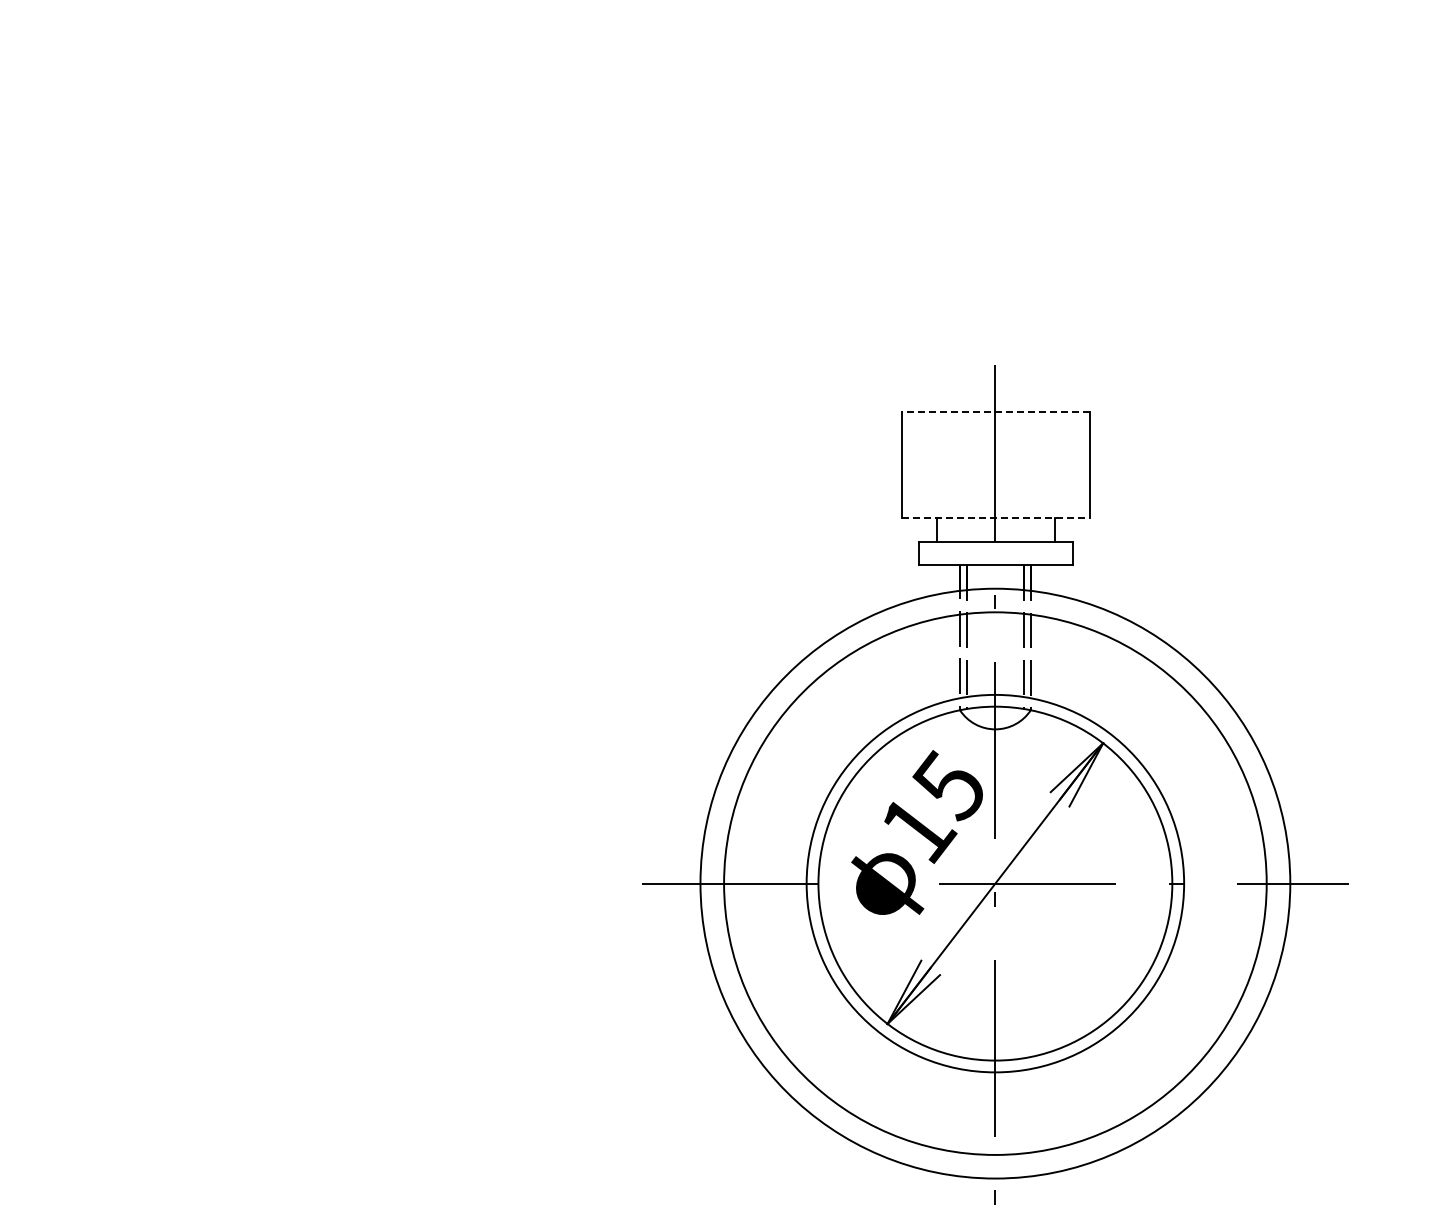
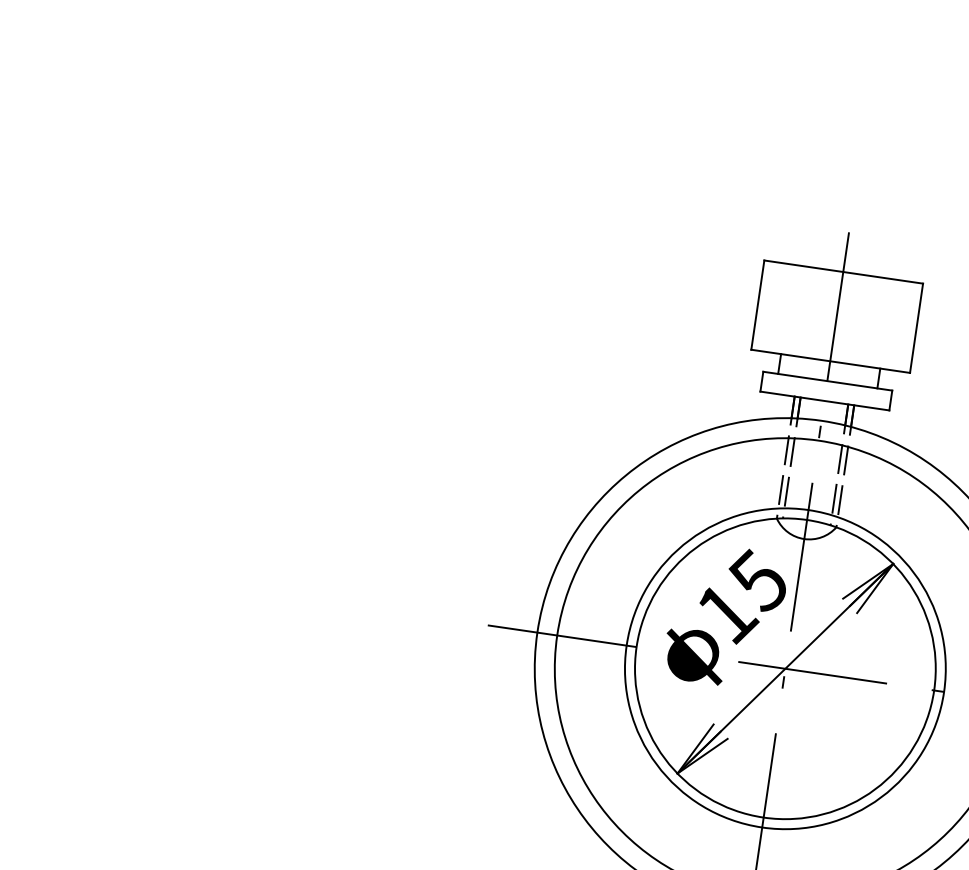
line: (995, 411) -> (843, 271), dashed -> solid
line: (996, 517) -> (831, 361), dashed -> solid

